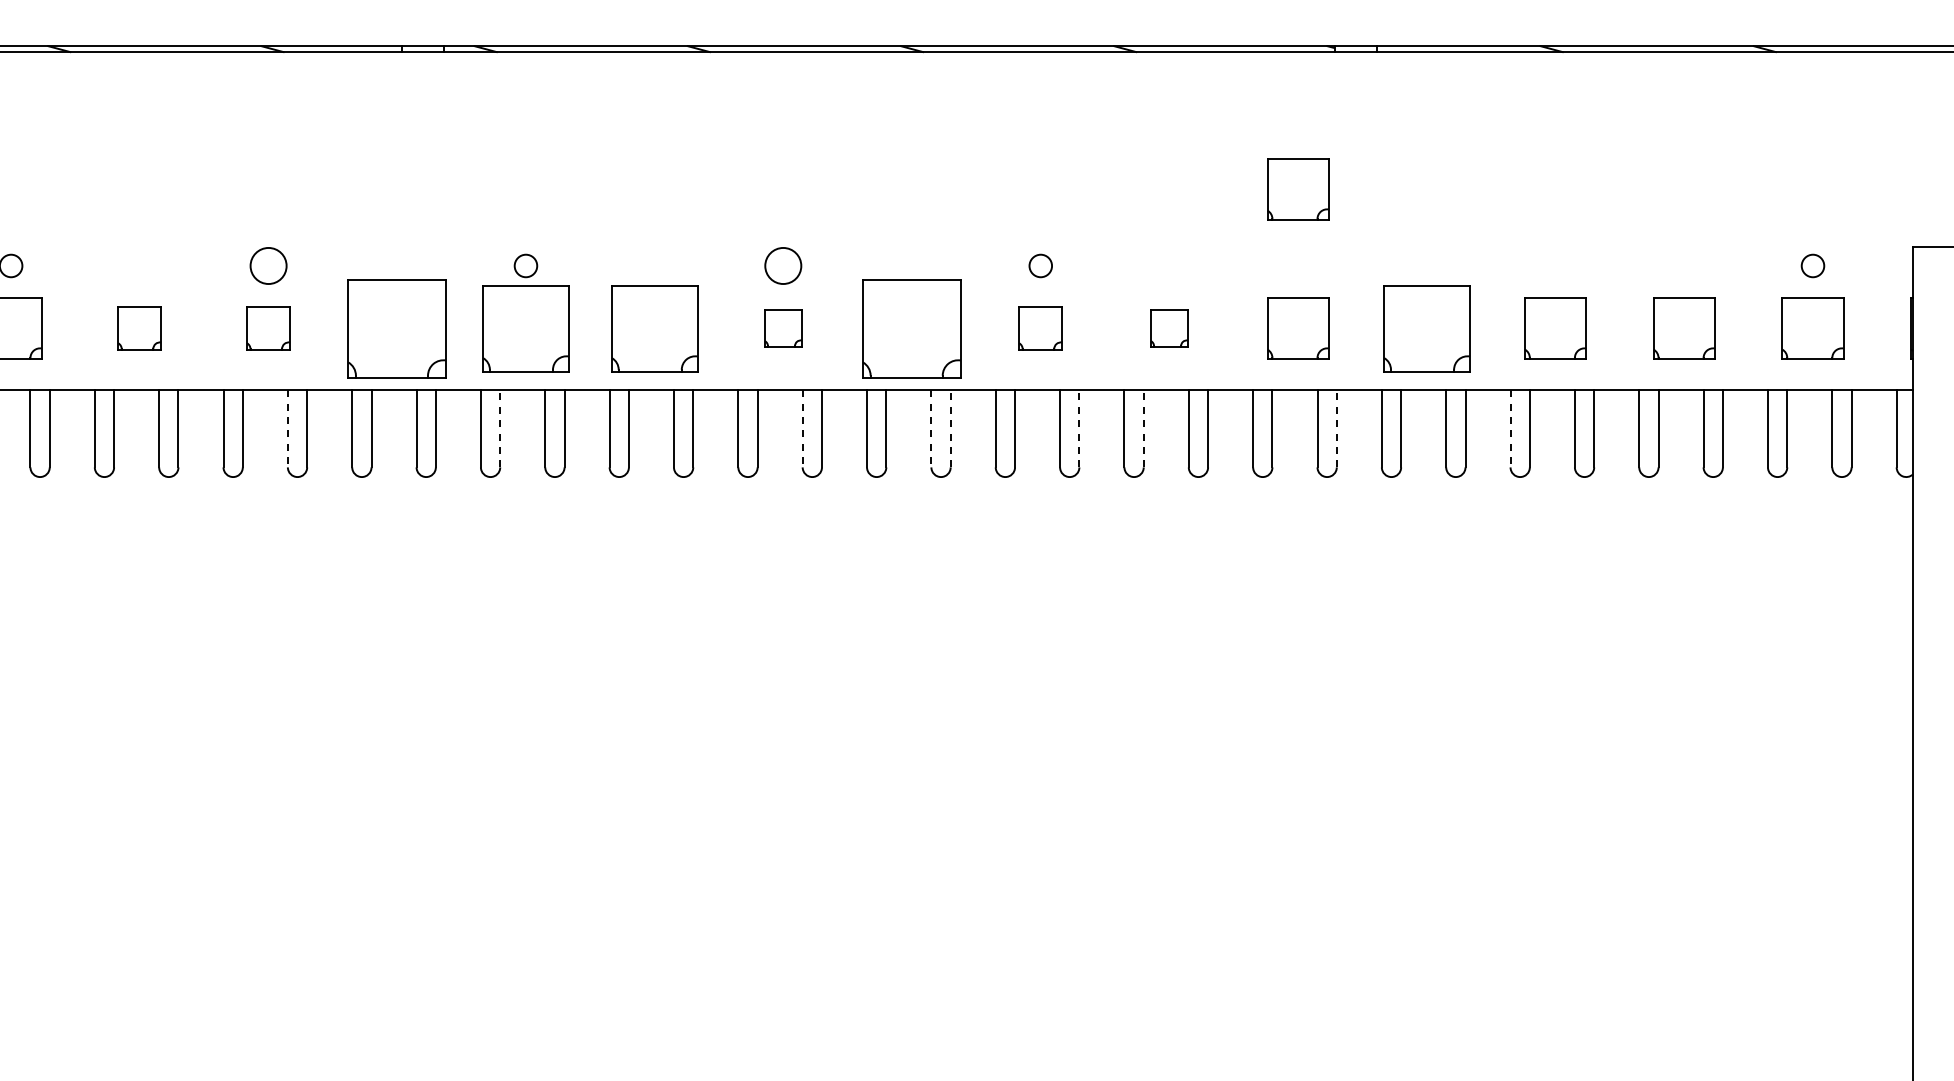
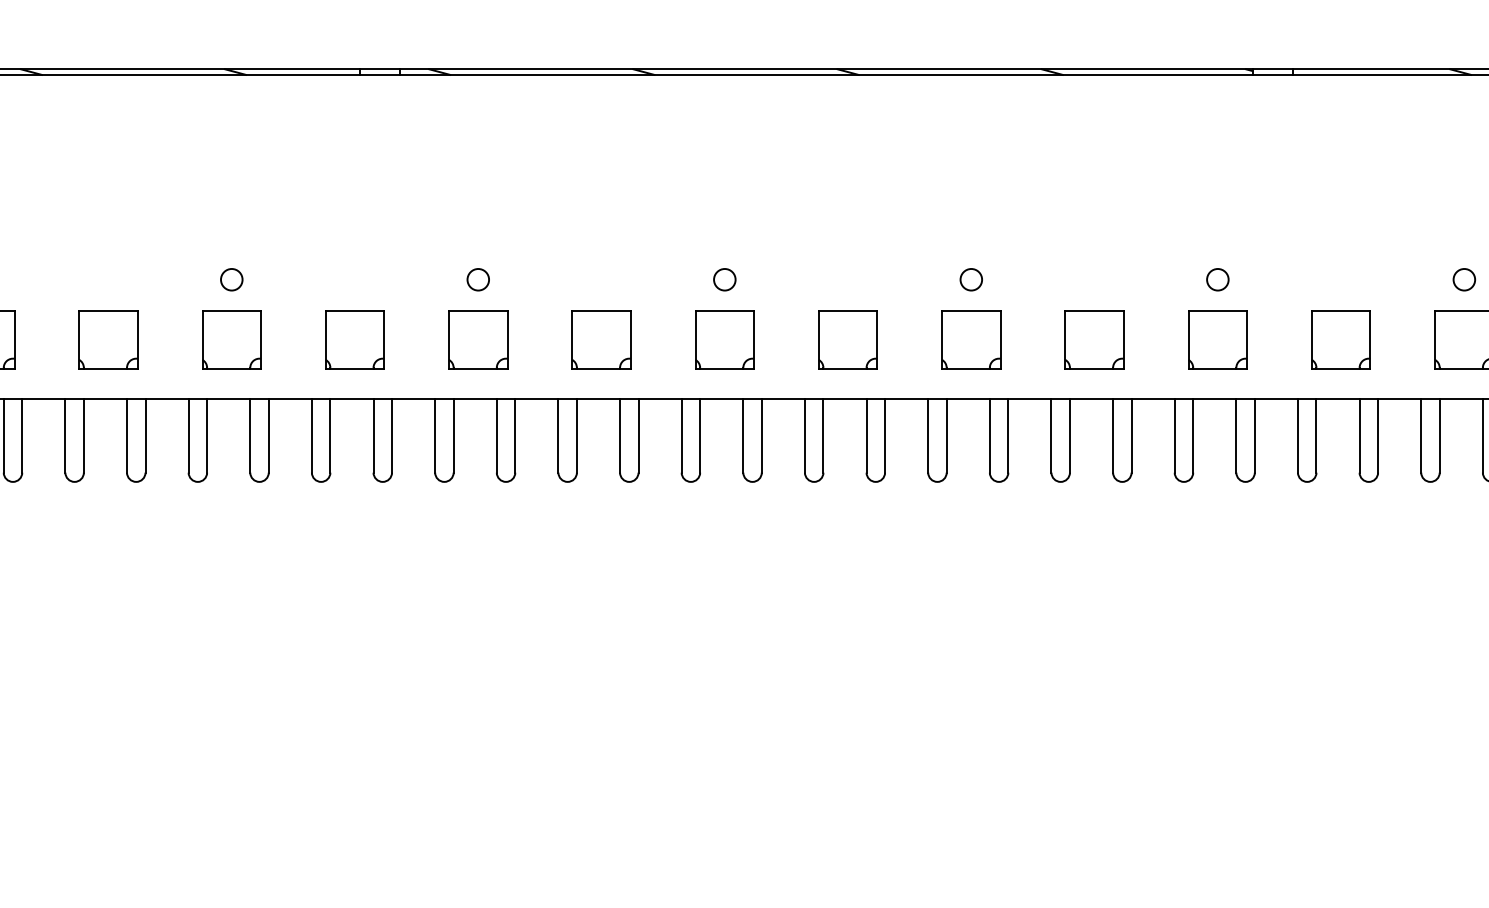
part: (1298, 189) -> (1218, 206), removed
circle: (268, 265) -> (231, 279), size x0.62
circle: (783, 265) -> (724, 279), size x0.62
circle: (1298, 265) -> (1218, 279), added
circle: (1555, 265) -> (1464, 279), added
part: (139, 328) -> (108, 339), size x1.43
part: (268, 328) -> (231, 339), size x1.43
part: (397, 328) -> (355, 339), size x0.62
part: (525, 328) -> (477, 339), size x0.71
part: (654, 328) -> (601, 339), size x0.71
part: (783, 328) -> (724, 339), size x1.67
part: (912, 328) -> (848, 339), size x0.62
part: (1040, 328) -> (971, 339), size x1.43
part: (1169, 328) -> (1094, 339), size x1.67
part: (1426, 328) -> (1340, 339), size x0.71
line: (287, 428) -> (249, 435), dashed -> solid
line: (500, 428) -> (453, 435), dashed -> solid
line: (802, 428) -> (743, 435), dashed -> solid
line: (931, 428) -> (866, 435), dashed -> solid
line: (950, 428) -> (884, 435), dashed -> solid
line: (1079, 428) -> (1008, 435), dashed -> solid
line: (1143, 428) -> (1069, 435), dashed -> solid
line: (1336, 428) -> (1254, 435), dashed -> solid
line: (1510, 428) -> (1421, 435), dashed -> solid

